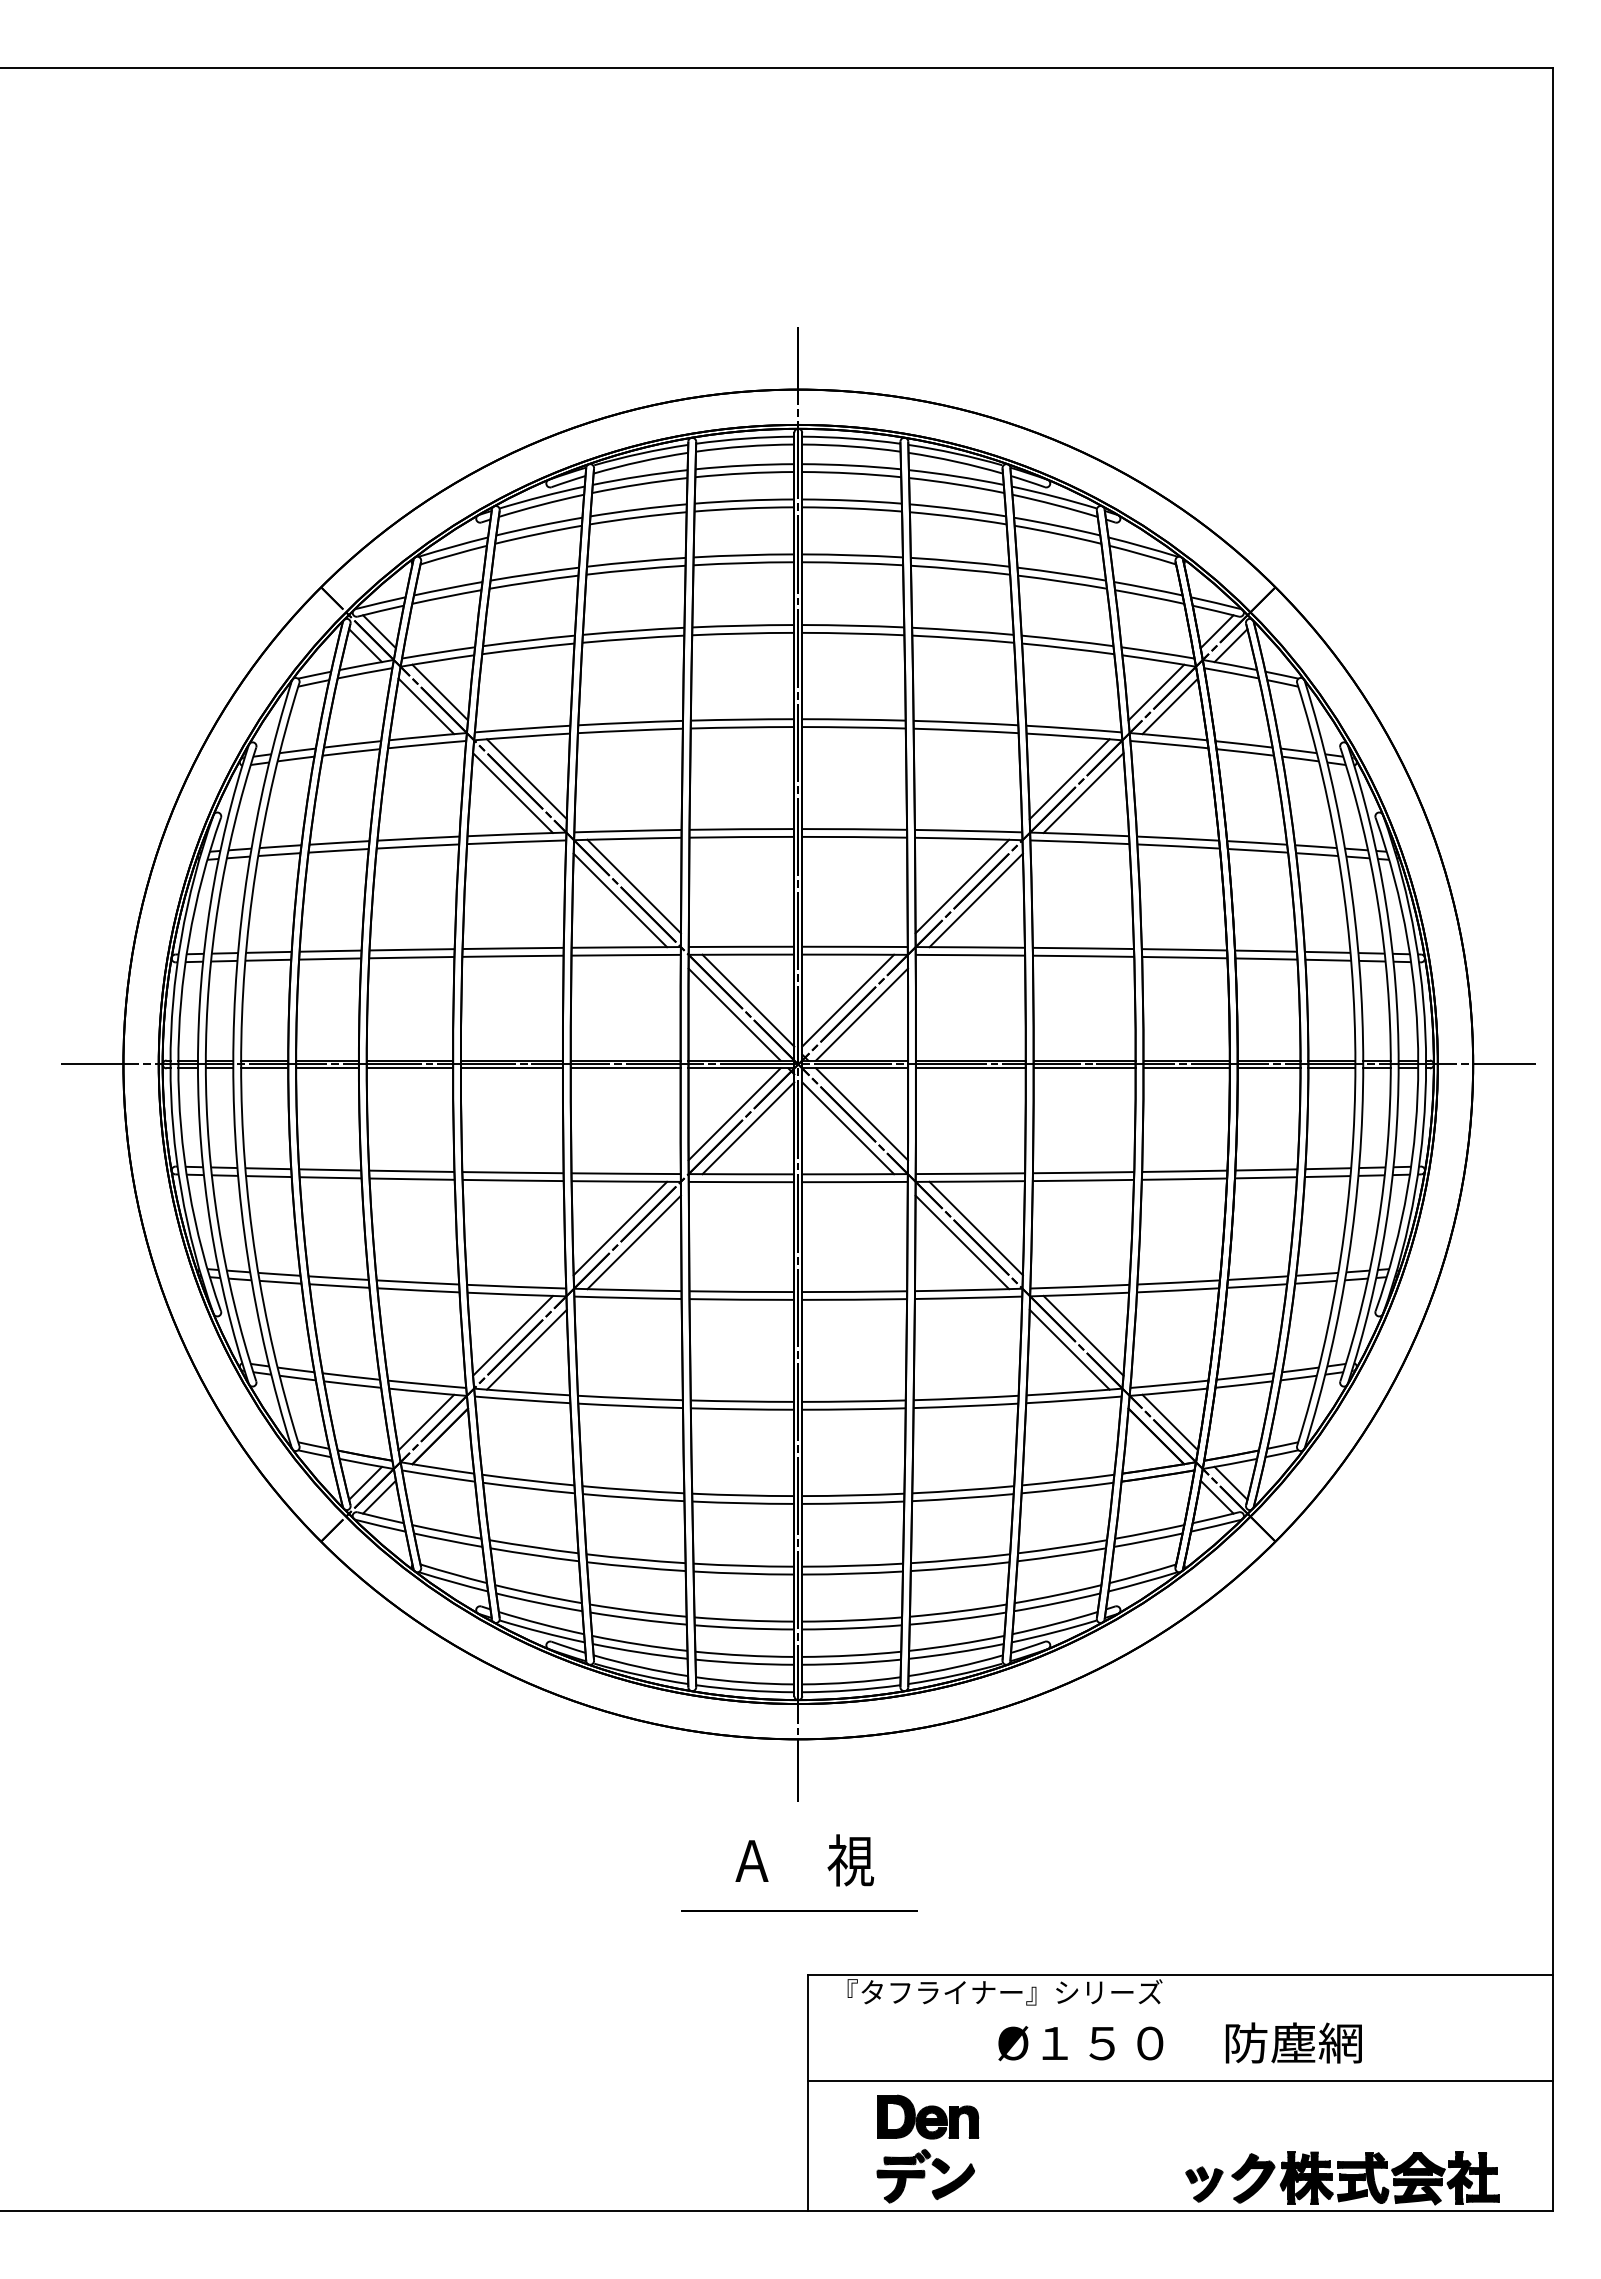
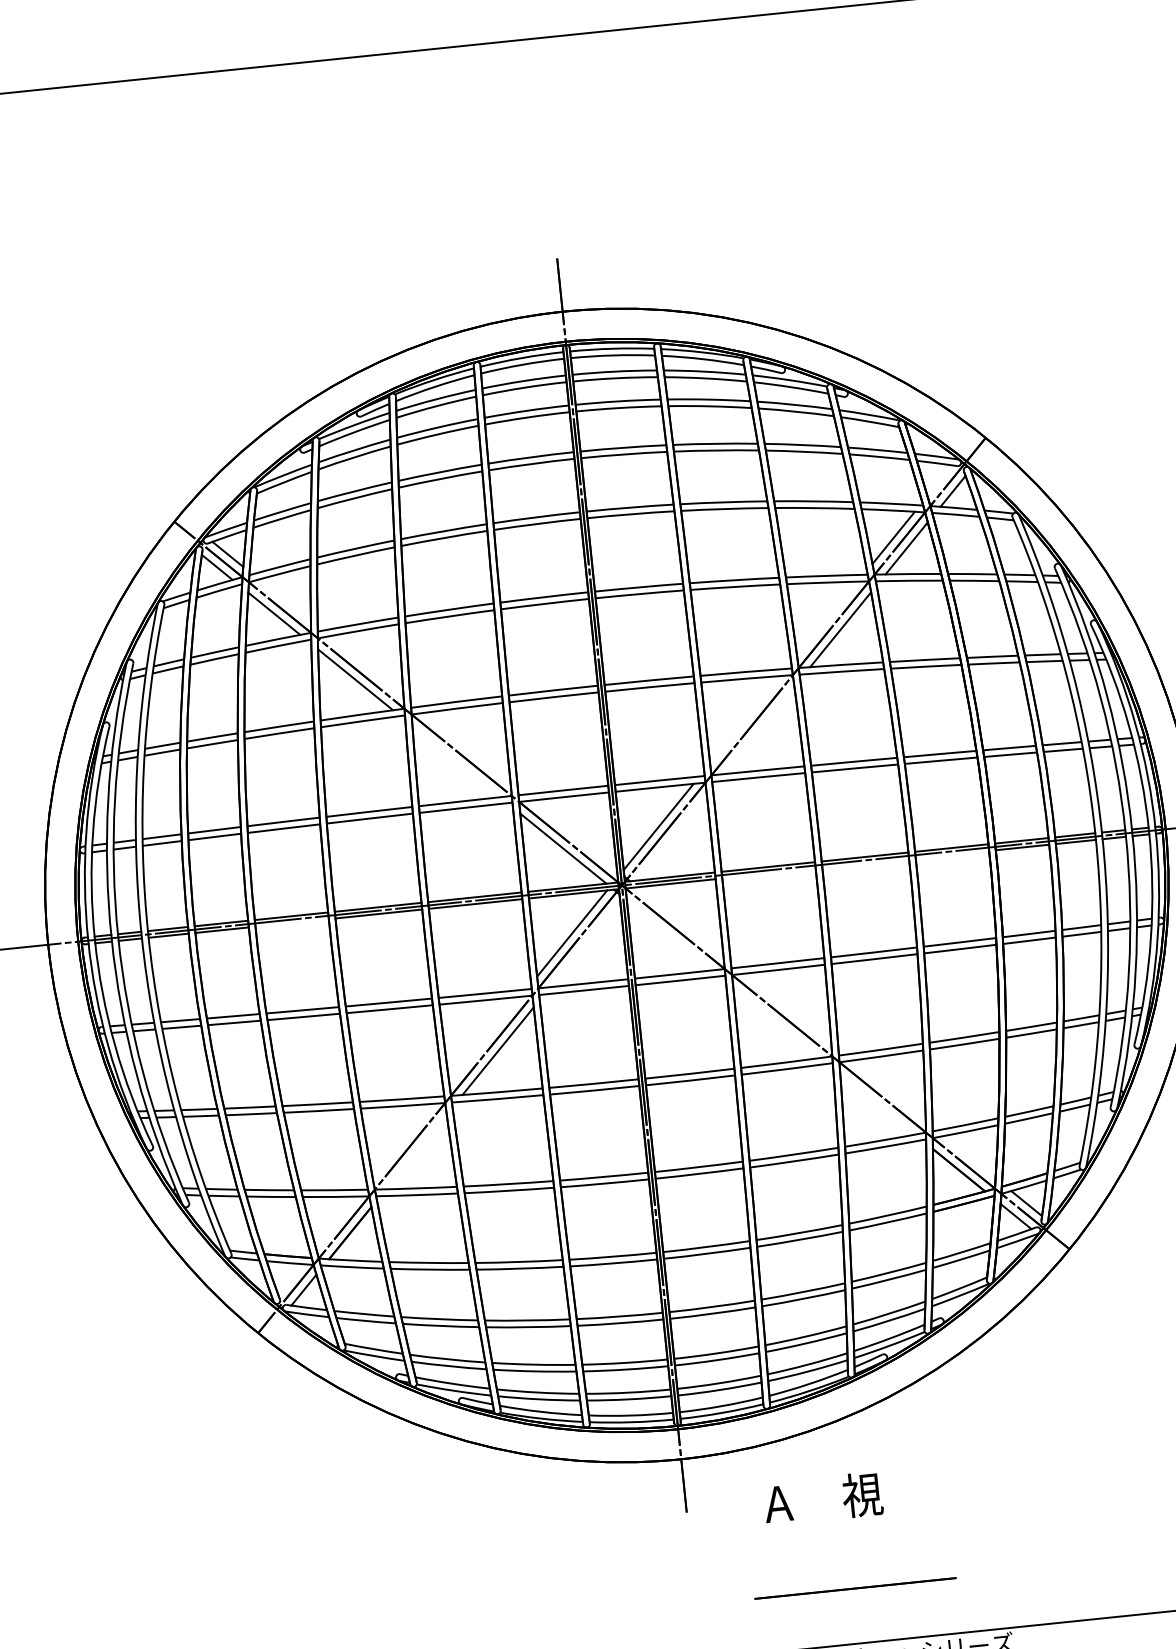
line: (1216, 631) -> (939, 480), removed
line: (439, 692) -> (284, 600), removed
line: (526, 779) -> (365, 667), removed
line: (1069, 779) -> (827, 619), removed
line: (633, 886) -> (466, 748), removed
line: (962, 886) -> (745, 719), removed
line: (620, 900) -> (456, 761), removed
line: (975, 900) -> (758, 730), removed
line: (748, 1000) -> (574, 835), removed
line: (861, 1014) -> (671, 837), removed
line: (409, 1068) -> (291, 923), removed
line: (970, 1068) -> (768, 873), removed
line: (1084, 1068) -> (865, 863), removed
line: (1186, 1068) -> (952, 854), removed
line: (861, 1114) -> (680, 922), removed
line: (748, 1128) -> (585, 944), removed
line: (848, 1128) -> (670, 935), removed
line: (620, 1228) -> (485, 1040), removed
line: (975, 1228) -> (787, 1009), removed
line: (962, 1242) -> (777, 1022), removed
line: (512, 1335) -> (402, 1141), removed
line: (1083, 1335) -> (888, 1090), removed
line: (526, 1349) -> (415, 1151), removed
line: (1069, 1349) -> (877, 1103), removed
line: (426, 1422) -> (337, 1222), removed
line: (1170, 1422) -> (969, 1157), removed
line: (365, 1482) -> (290, 1278), removed
text: (804, 1860) -> (823, 1498), moved
line: (799, 1910) -> (855, 1588), moved

